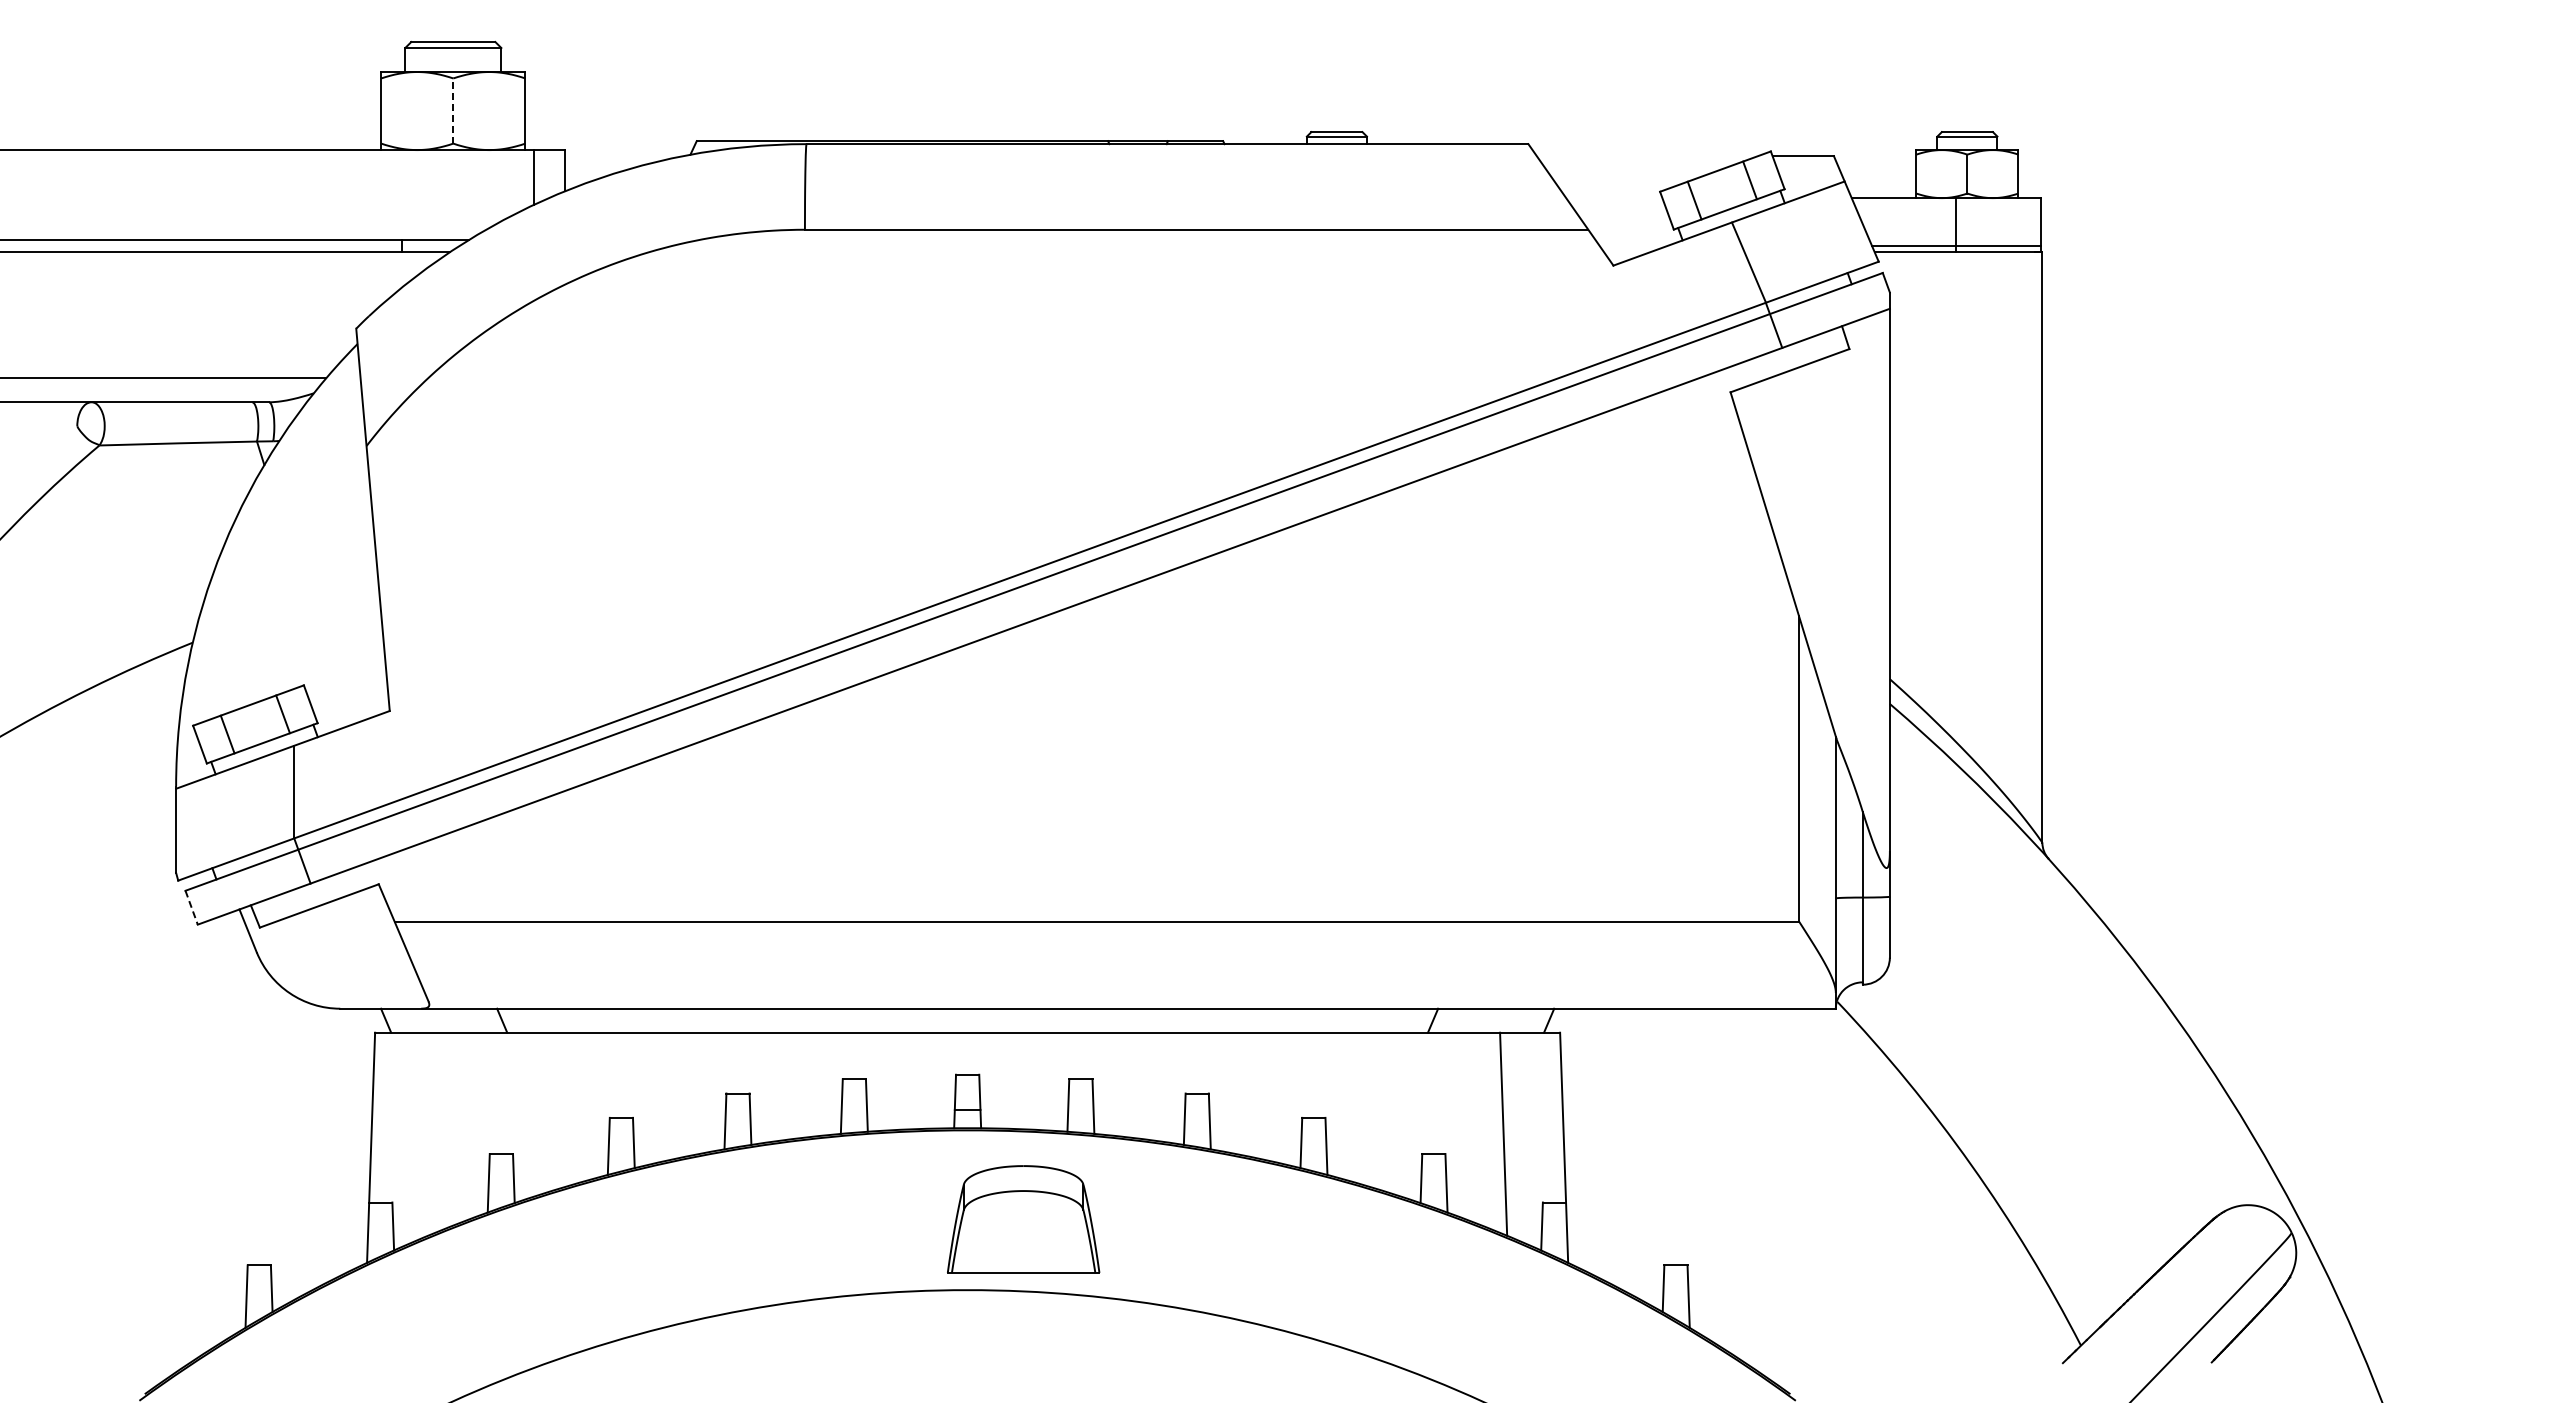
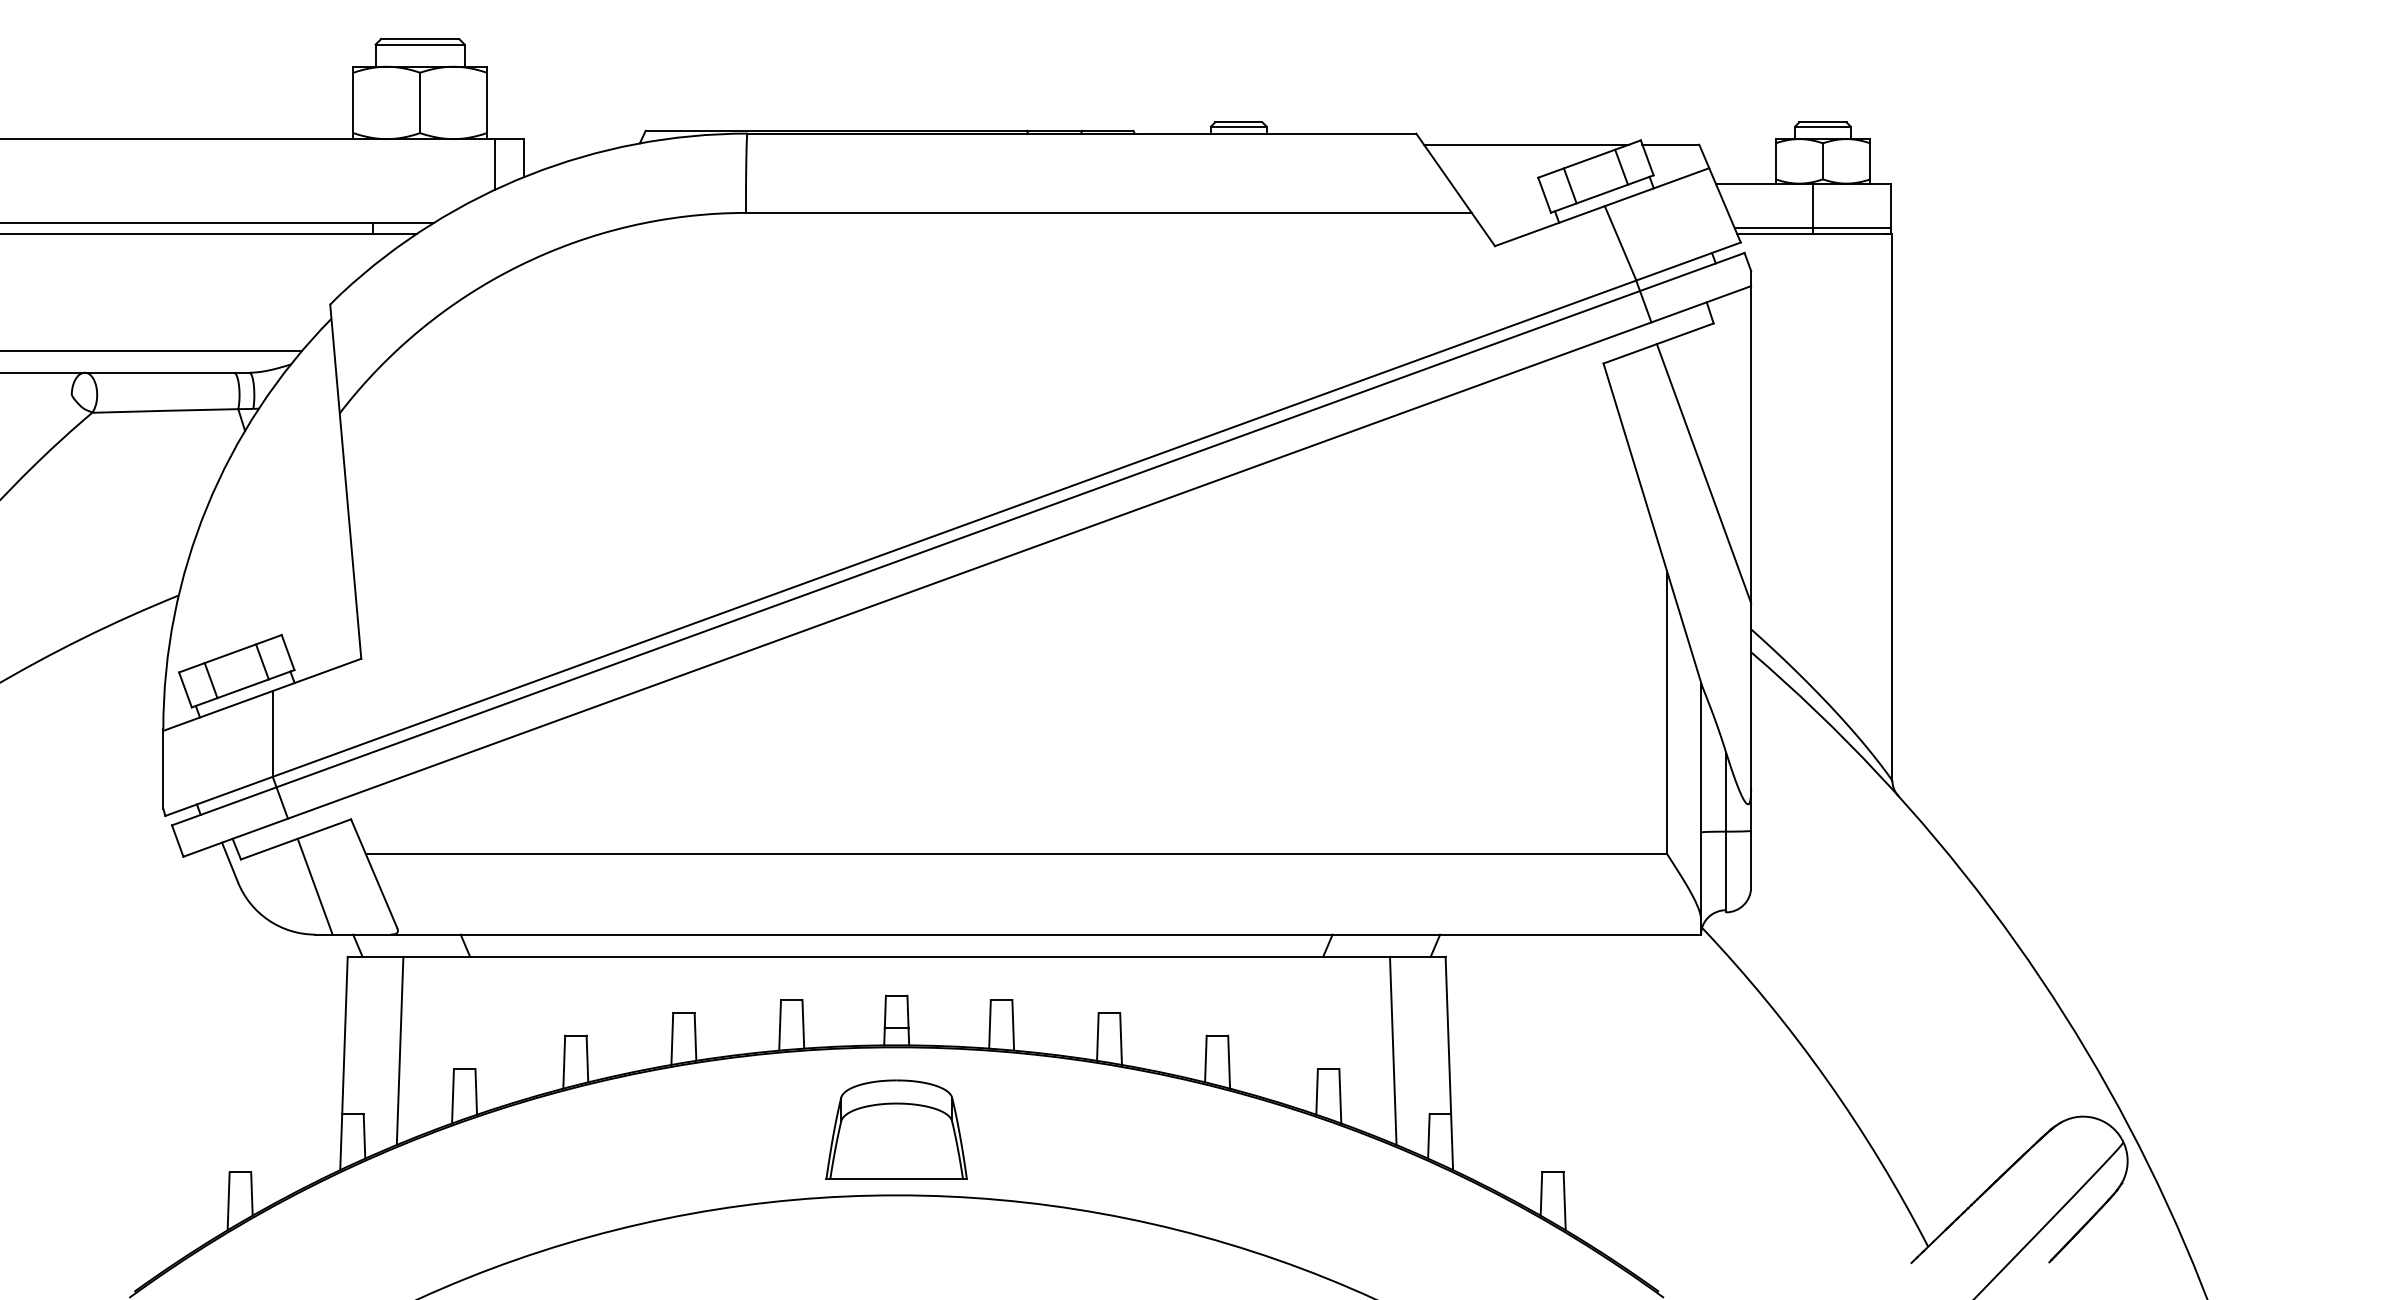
line: (453, 111) -> (420, 103), dashed -> solid
line: (1646, 156) -> (1525, 145), added
line: (1838, 510) -> (1703, 473), added
line: (191, 908) -> (177, 841), dashed -> solid
line: (339, 956) -> (314, 886), added
line: (431, 1133) -> (399, 1050), added
part: (1023, 1219) -> (896, 1129), moved

